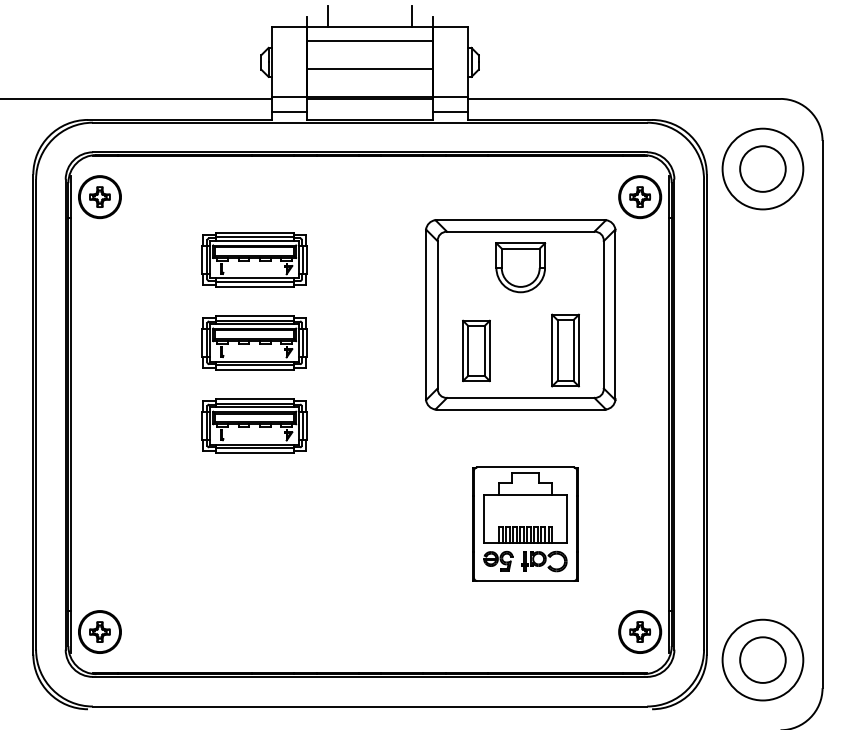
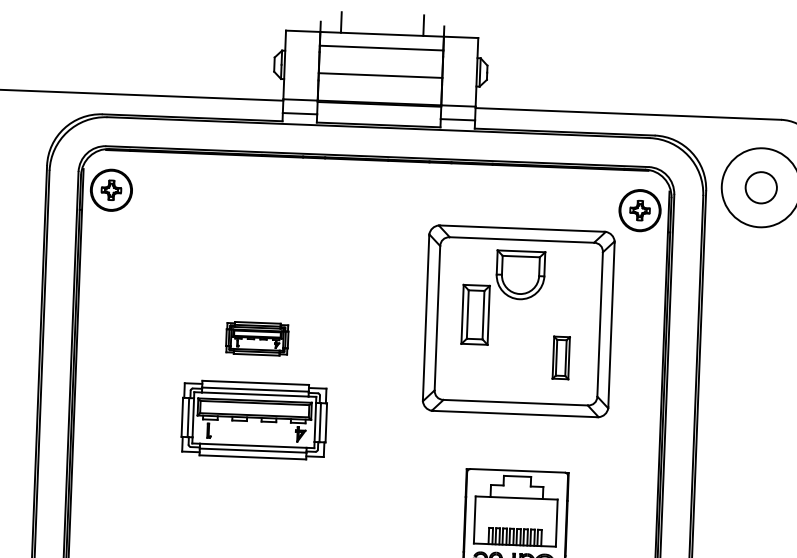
circle: (762, 168) -> (760, 187), size x0.7
part: (254, 259) -> (260, 257), removed
part: (254, 342) -> (257, 338), size x0.6
part: (476, 350) -> (475, 314), moved
part: (565, 350) -> (561, 357), size x0.6
part: (254, 425) -> (254, 419), size x1.4

